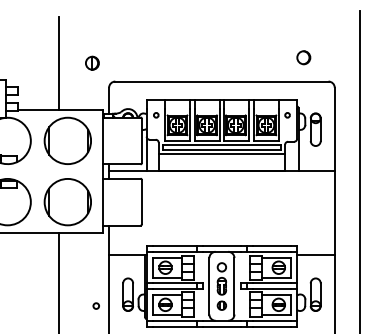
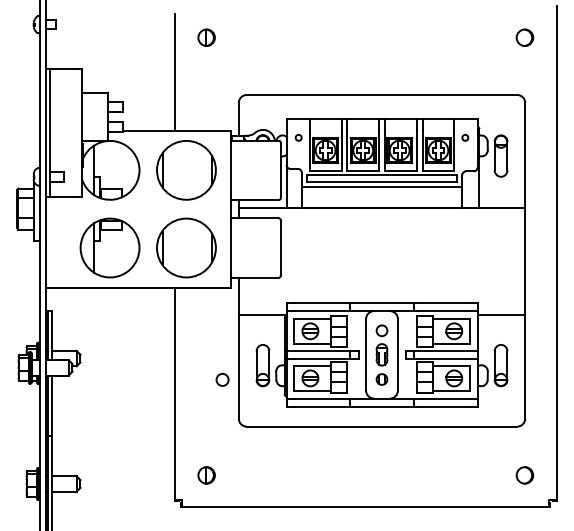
part: (303, 57) -> (524, 37), moved
part: (92, 63) -> (206, 37), moved
circle: (96, 305) -> (222, 379), size x1.67

